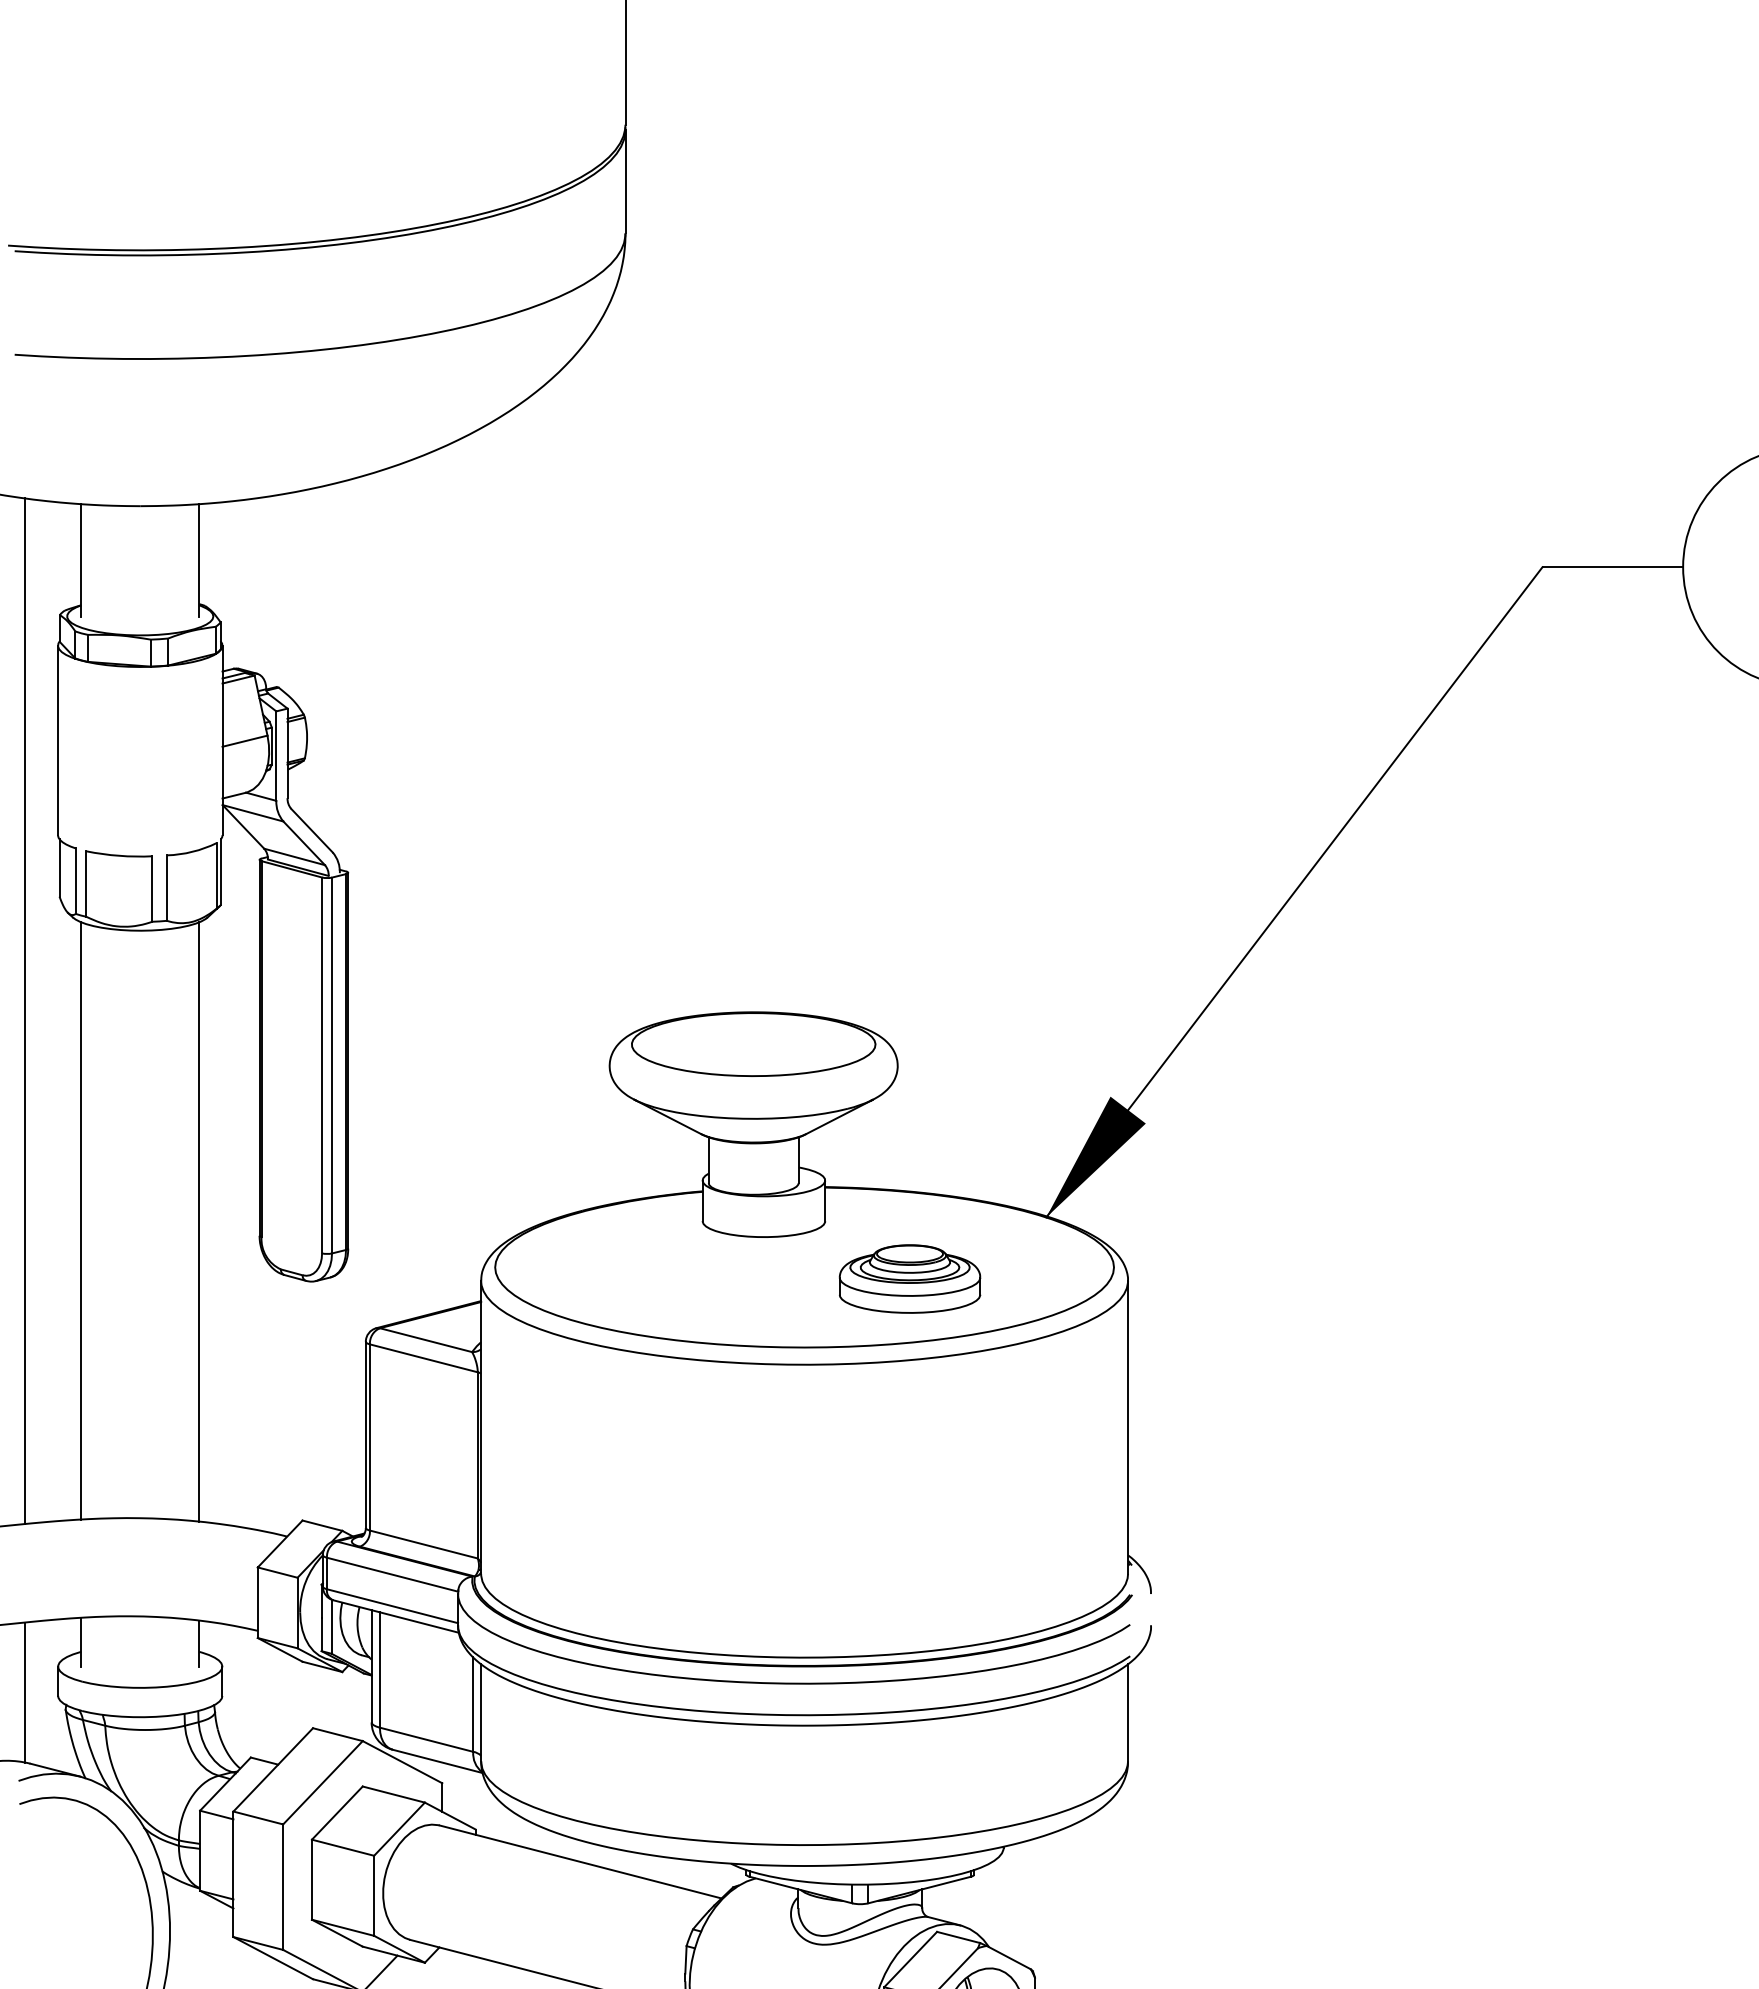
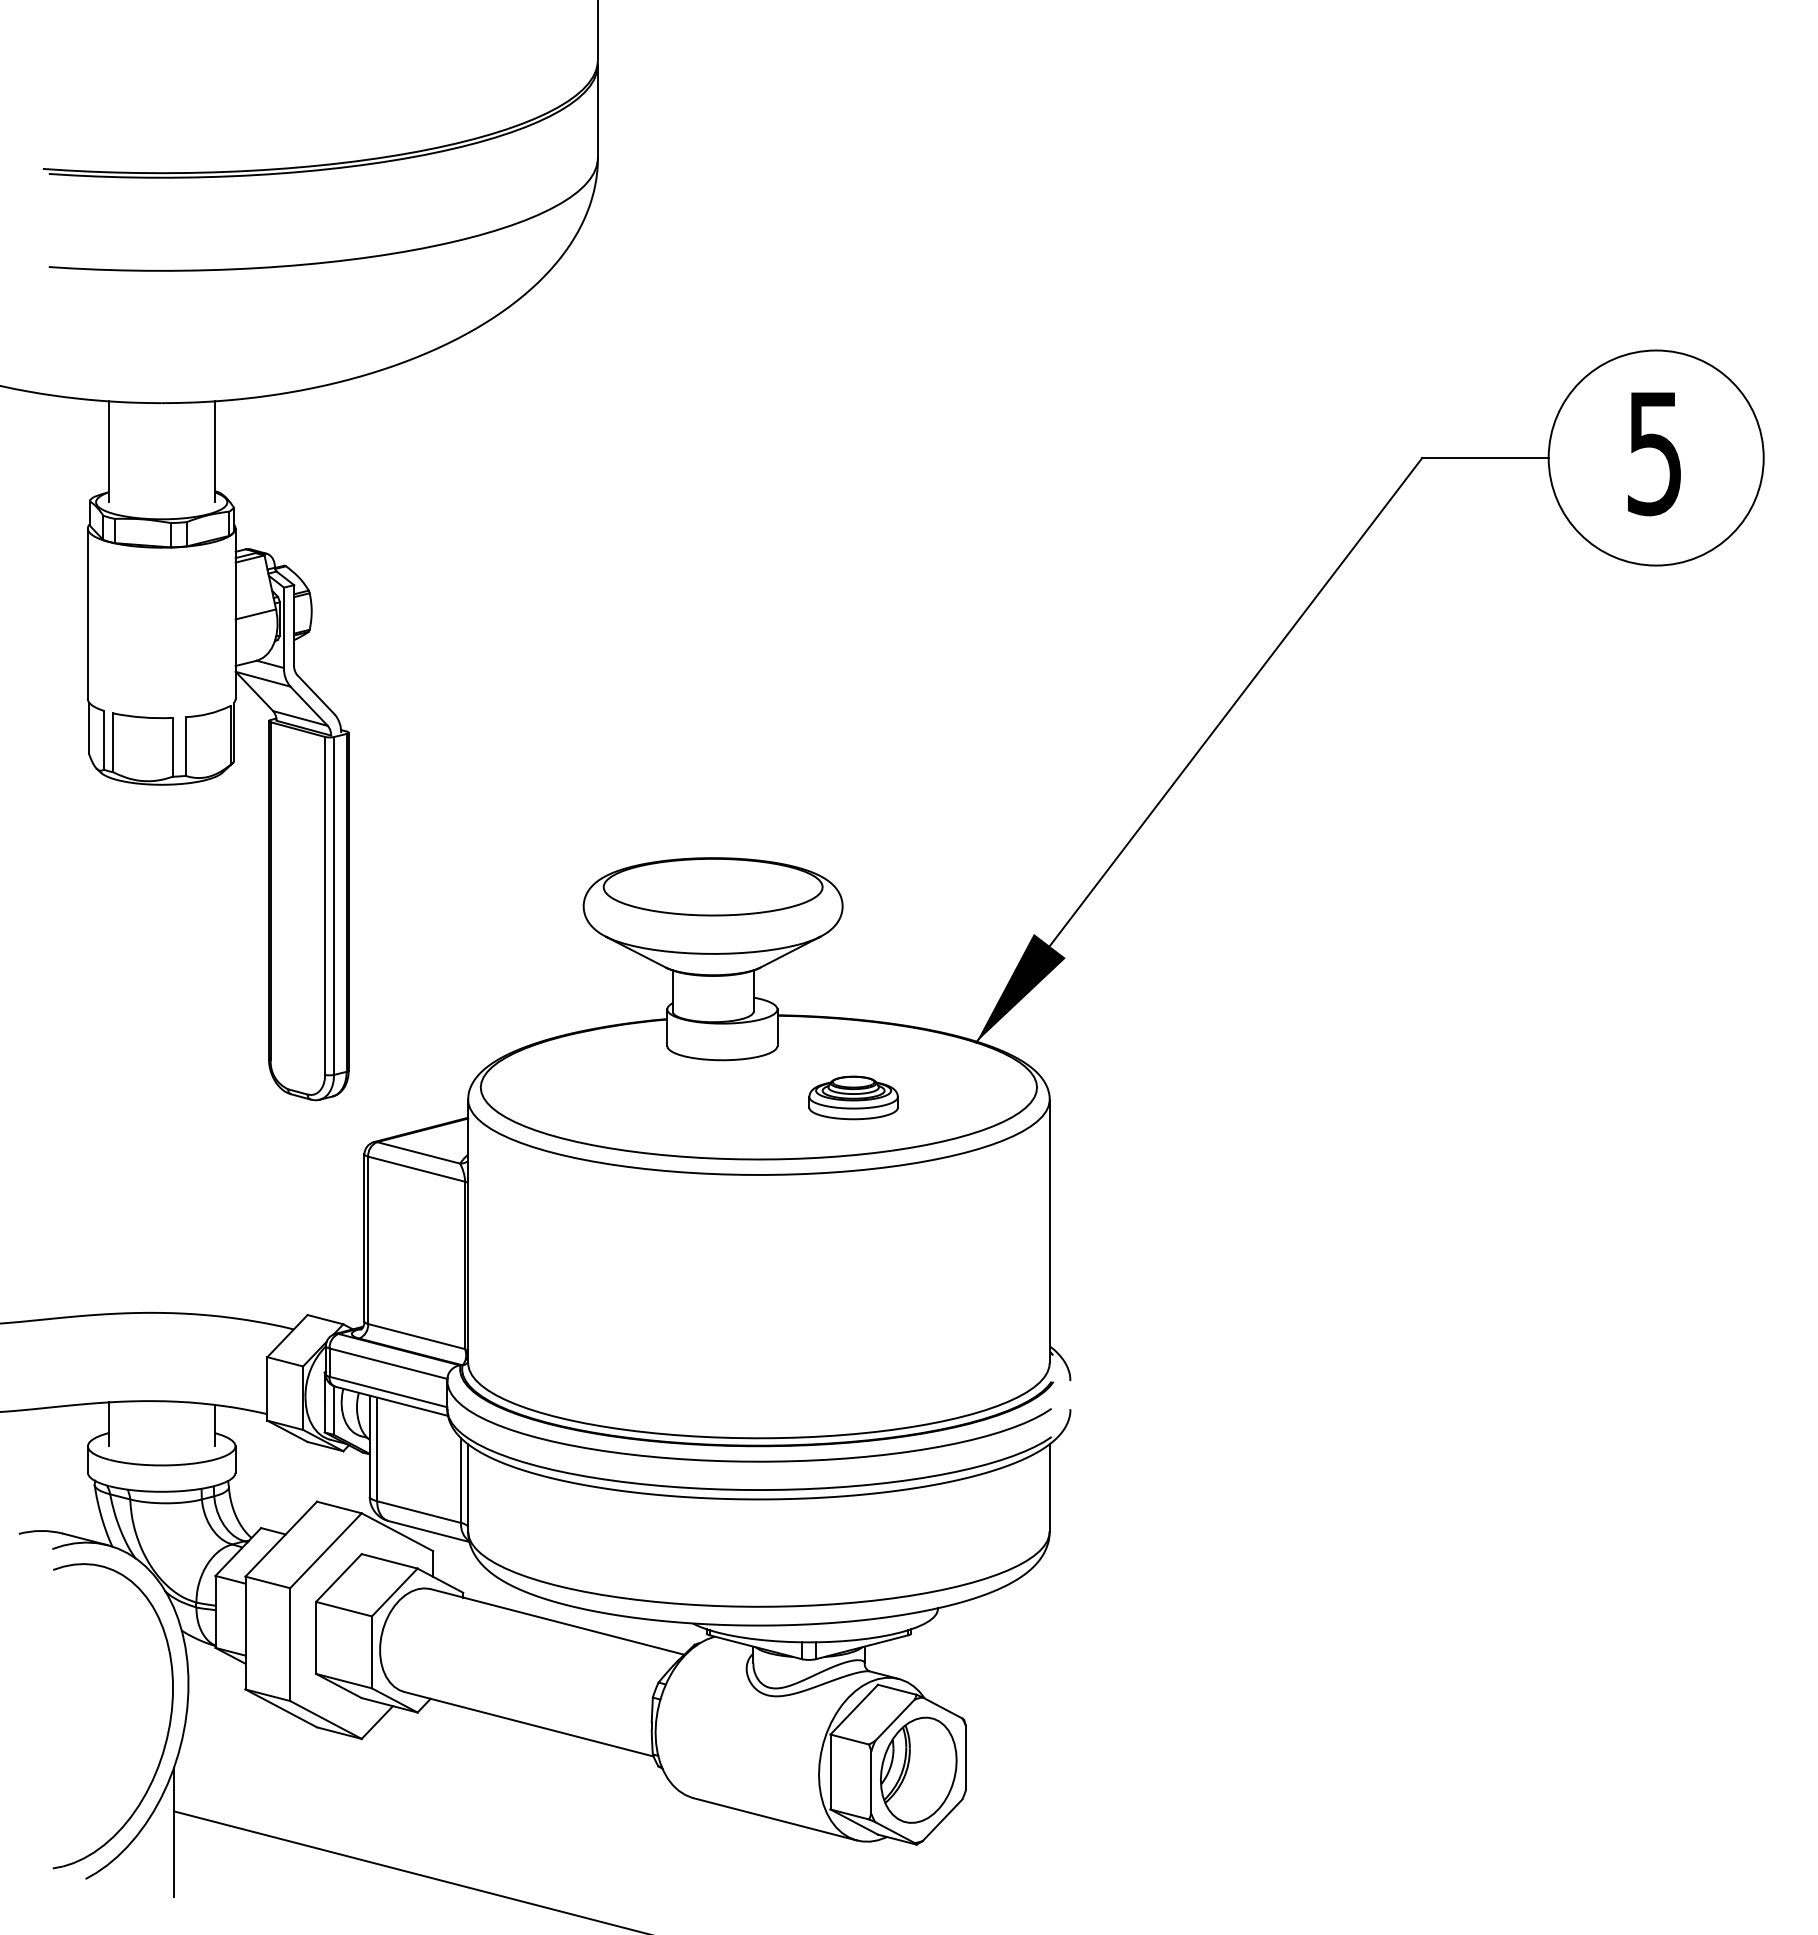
line: (25, 1011) -> (58, 857), removed
line: (81, 1220) -> (108, 1045), removed
line: (198, 1221) -> (214, 1046), removed
part: (909, 1278) -> (853, 1097), size x0.7
line: (25, 1692) -> (58, 1469), removed

